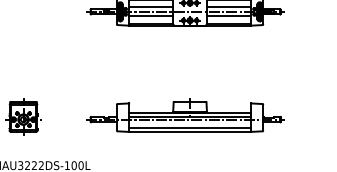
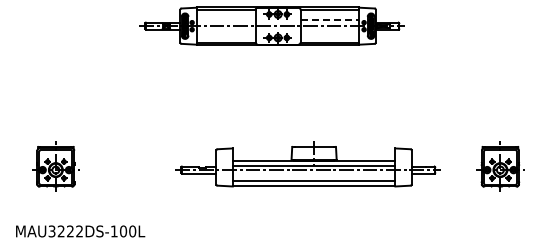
line: (150, 7) -> (225, 20), removed
line: (229, 7) -> (330, 20), solid -> dashed
line: (150, 16) -> (225, 32), removed
line: (228, 16) -> (329, 32), removed
part: (185, 115) -> (307, 164), moved

